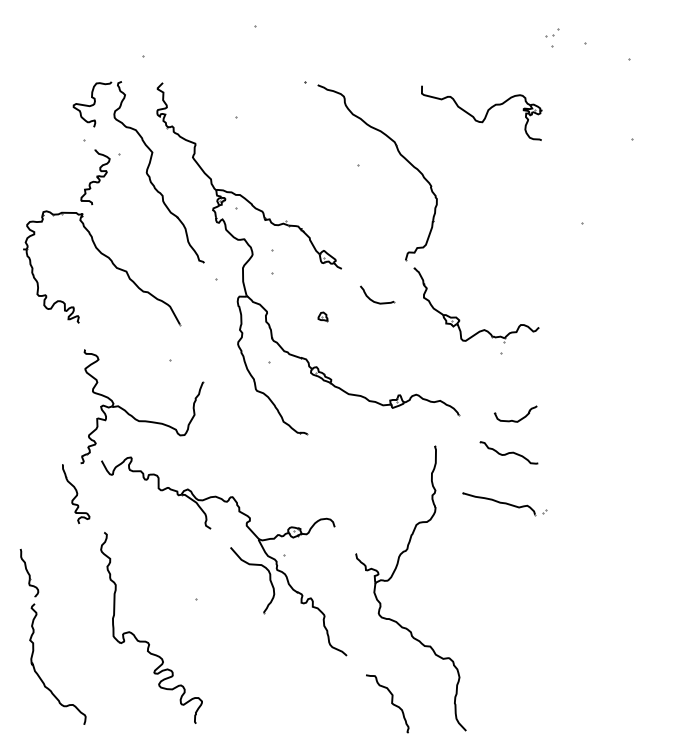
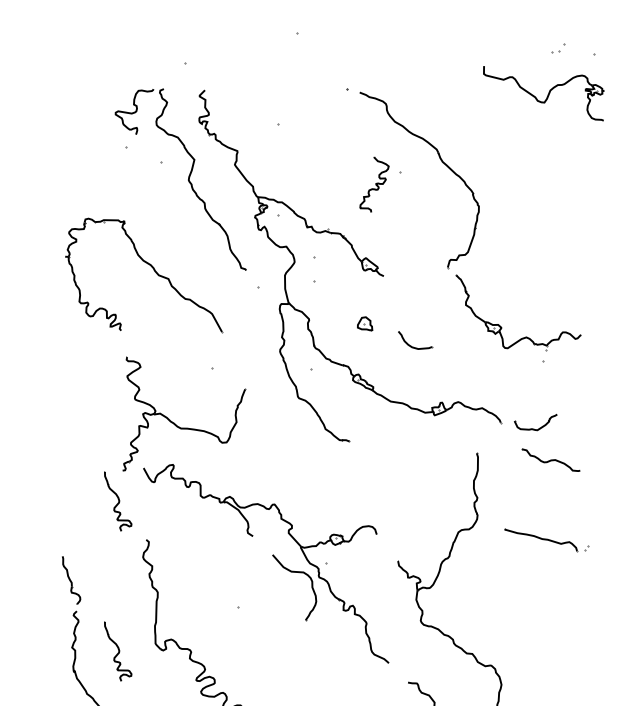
part: (552, 32) -> (558, 47), moved
part: (481, 112) -> (543, 92), moved
curve: (96, 177) -> (375, 184), moved
part: (372, 299) -> (410, 344), moved
part: (322, 316) -> (364, 323), size x1.6
part: (515, 420) -> (535, 428), moved
part: (504, 504) -> (546, 540), moved
curve: (76, 644) -> (118, 651), added

